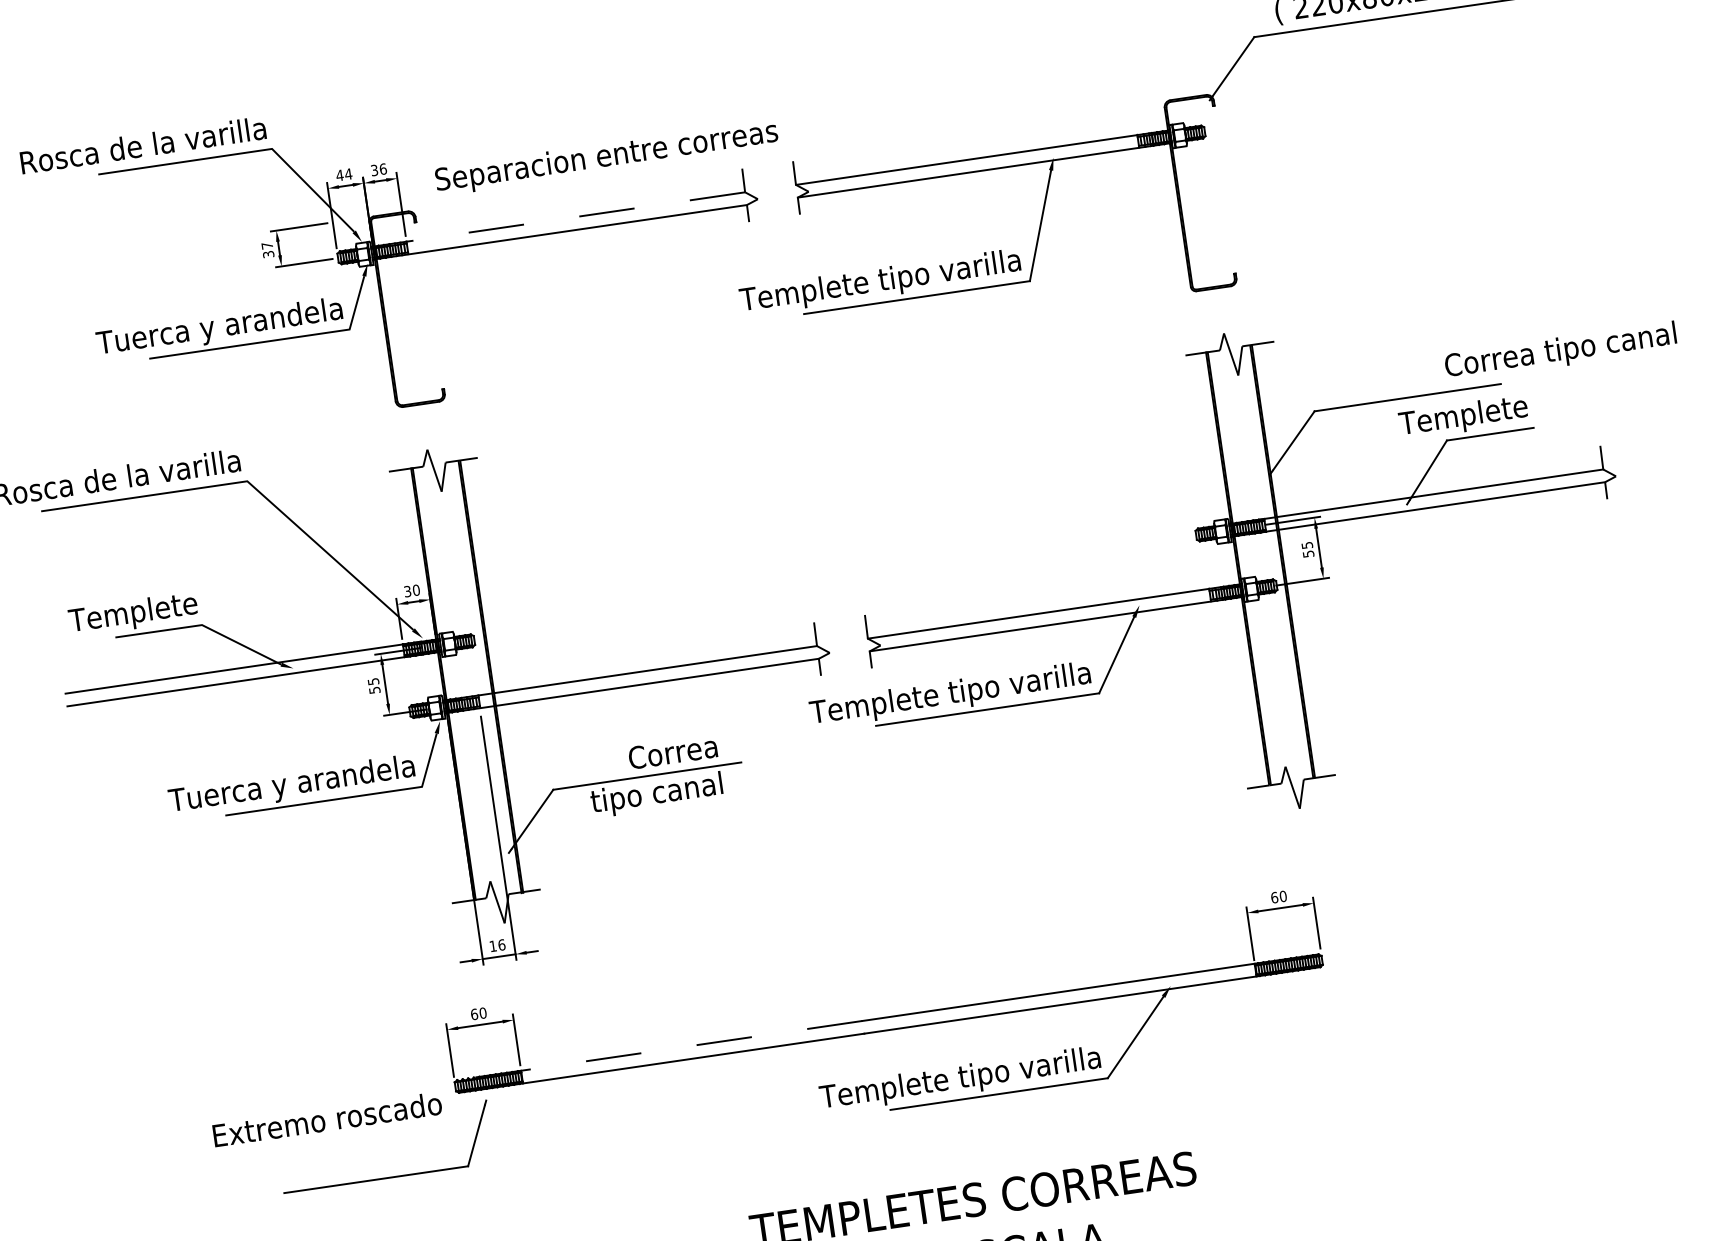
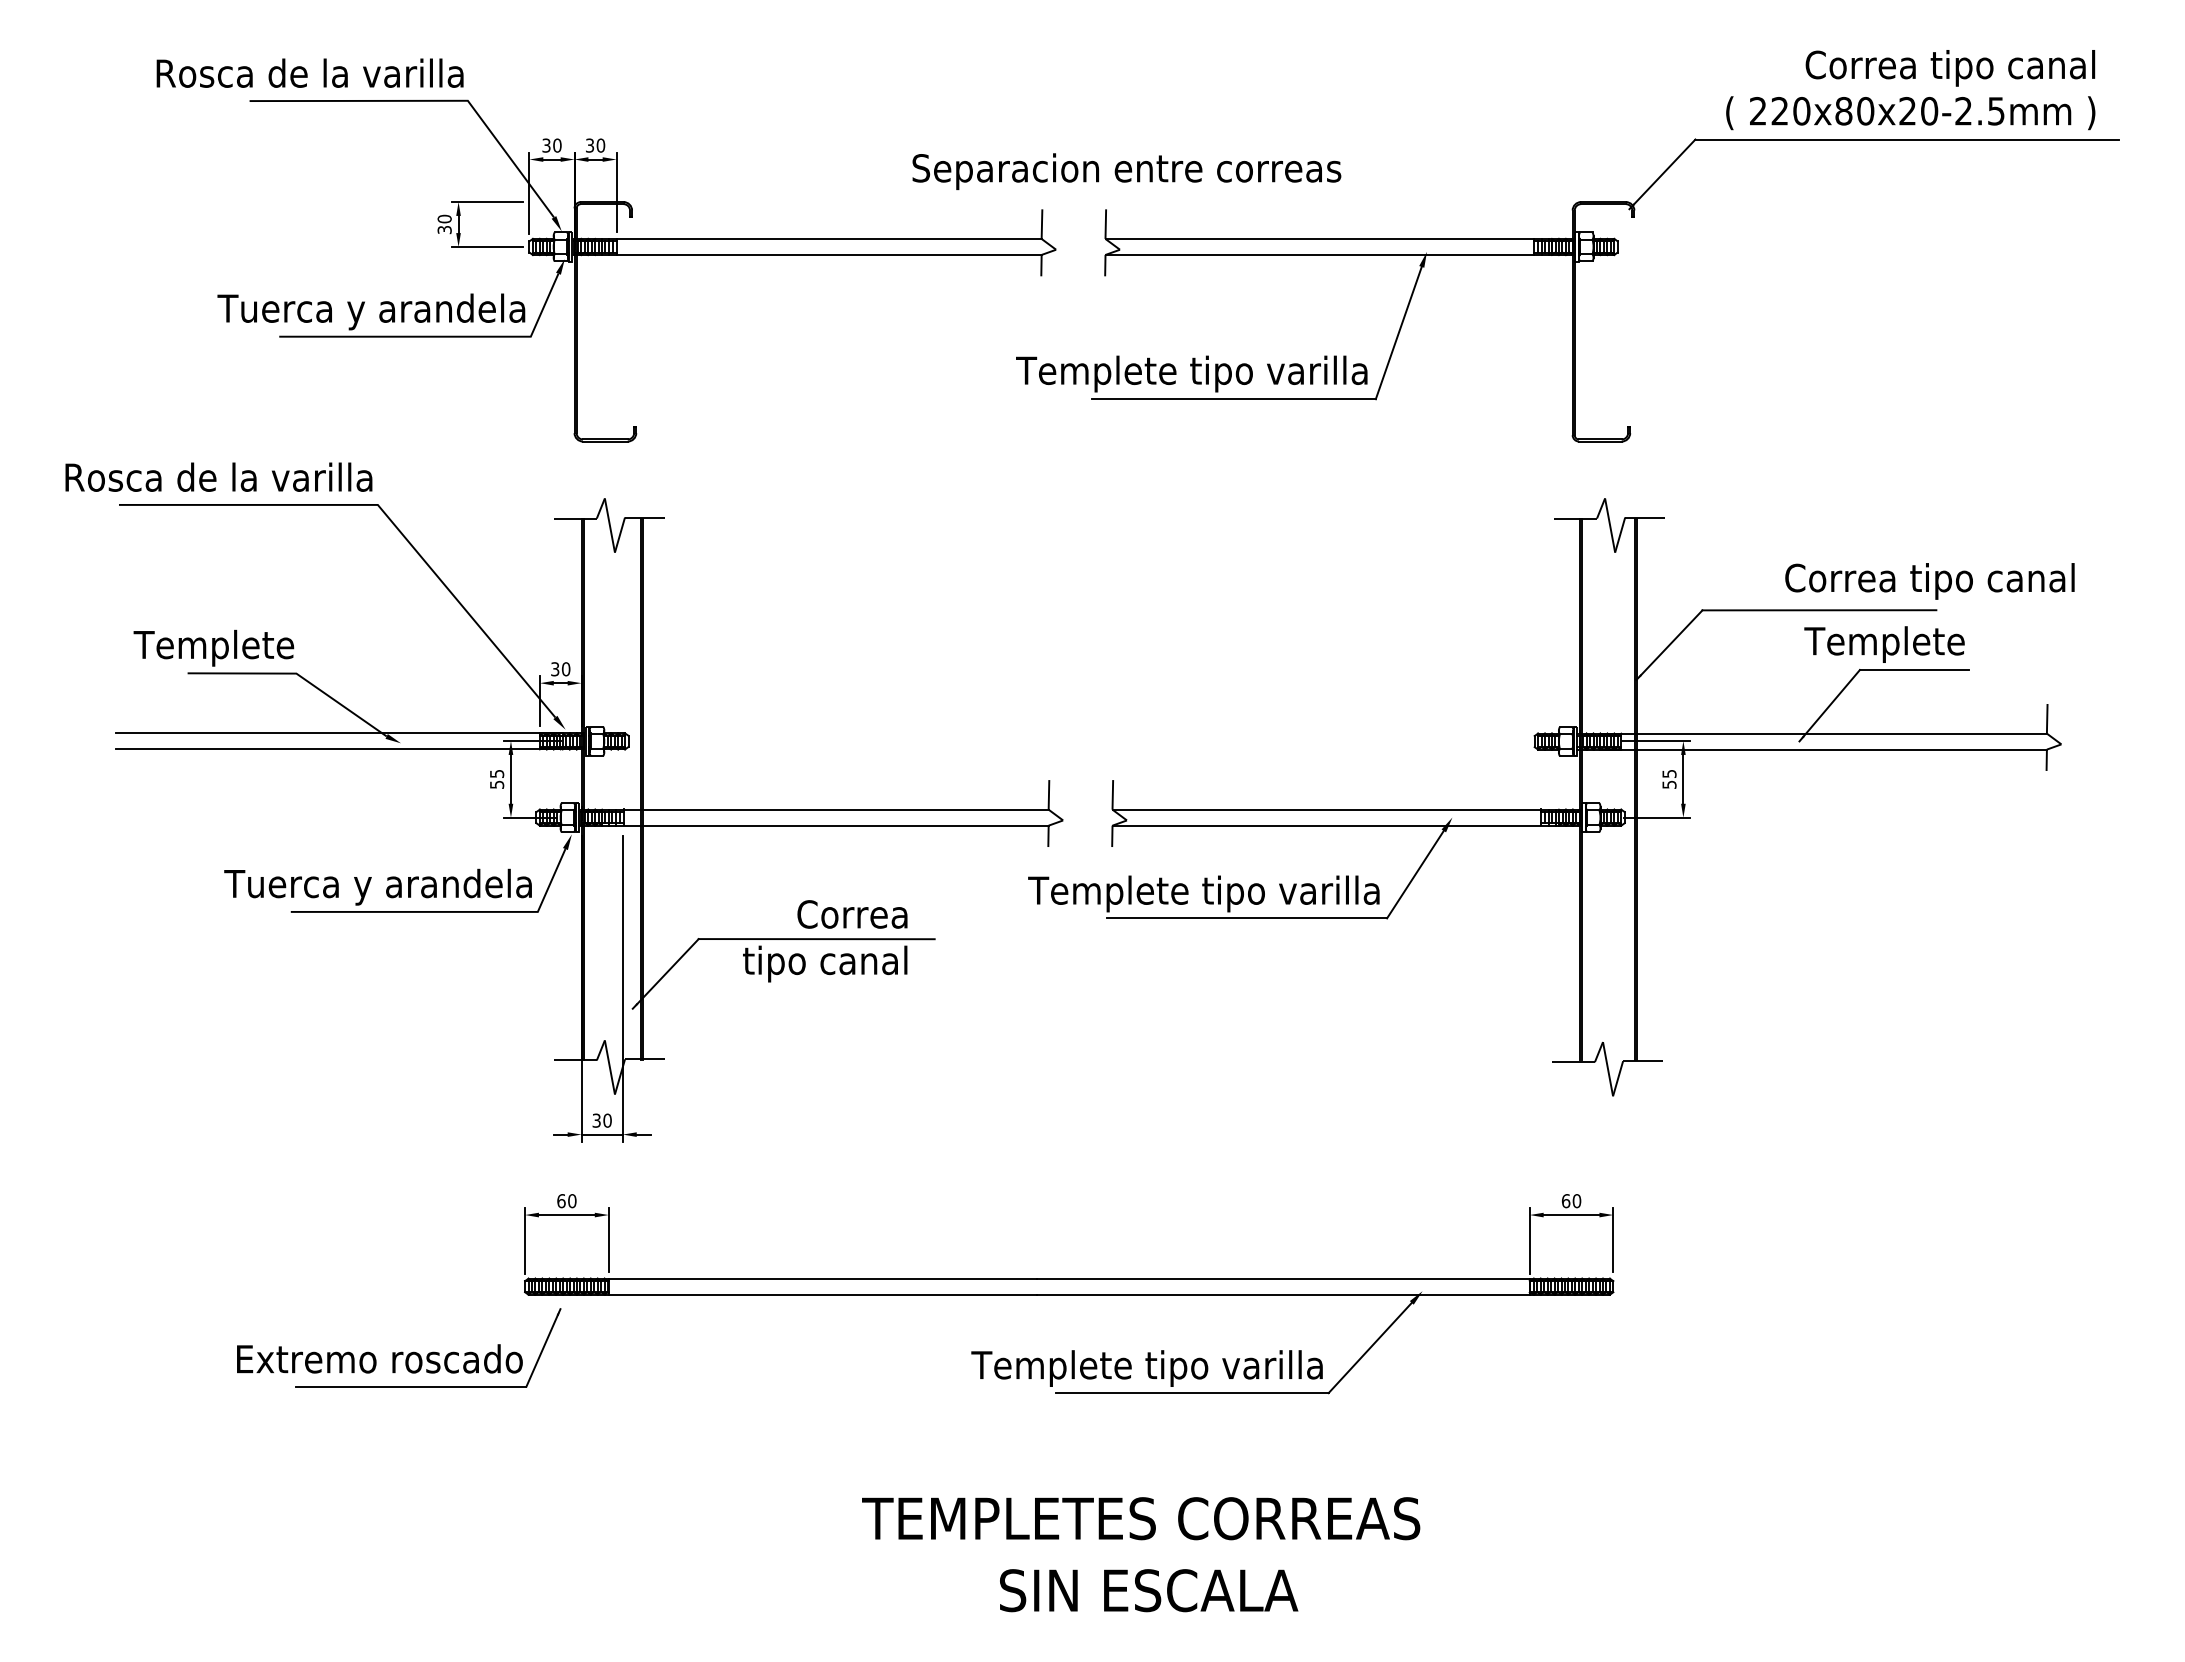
text: (606, 157) -> (1126, 171), moved
text: (382, 169) -> (600, 145), 36 -> 30
text: (343, 174) -> (551, 145), 44 -> 30
line: (559, 219) -> (808, 238), dashed -> solid
text: (267, 245) -> (444, 218), 37 -> 30
text: (1560, 351) -> (1929, 581), moved
text: (496, 945) -> (601, 1120), 16 -> 30
line: (659, 1050) -> (782, 1278), dashed -> solid
text: (327, 1119) -> (379, 1358), moved

